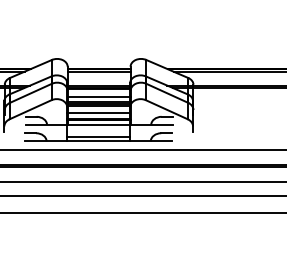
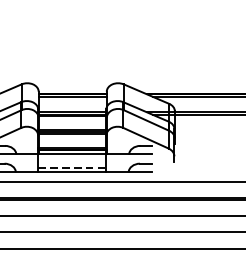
line: (98, 96) -> (72, 123), removed
line: (98, 113) -> (72, 142), removed
line: (99, 136) -> (73, 167), solid -> dashed

